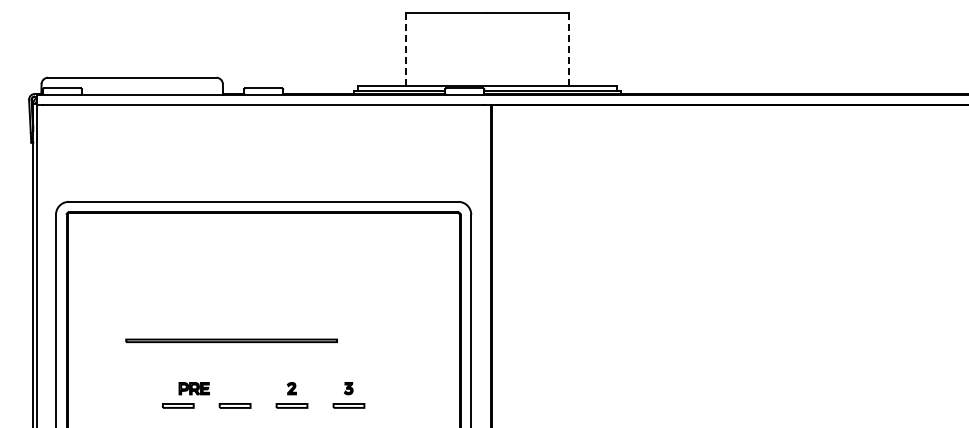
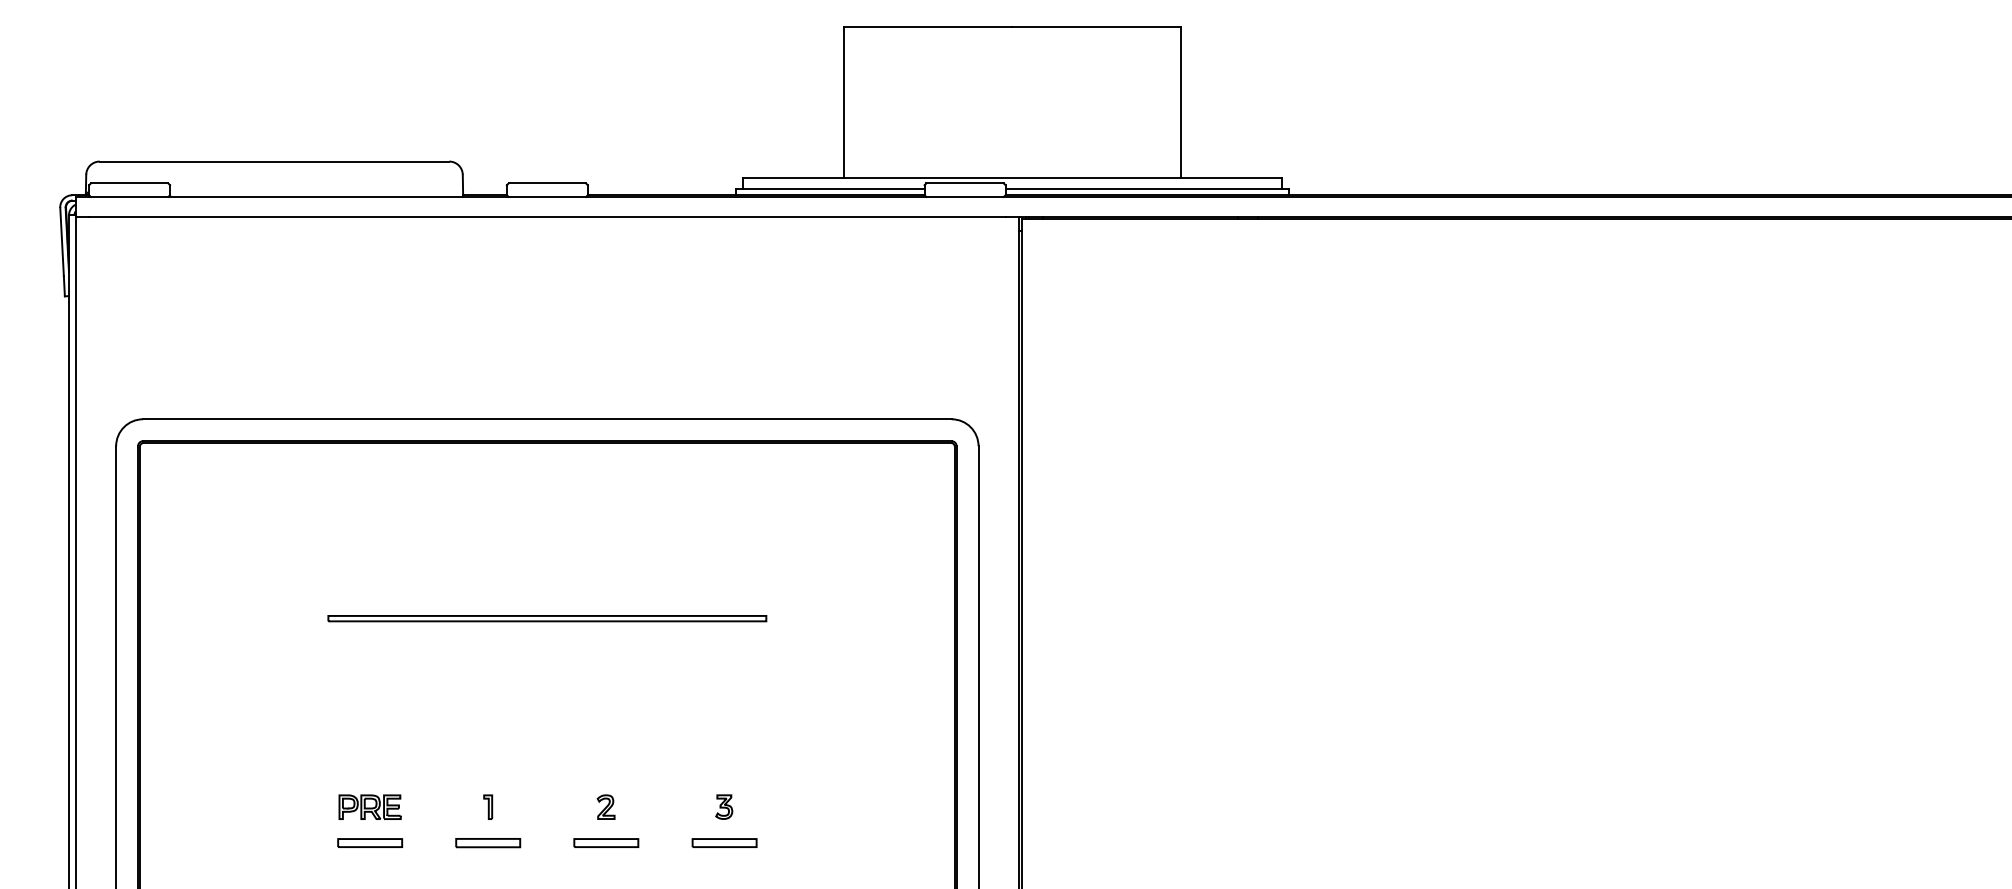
line: (406, 49) -> (844, 102), dashed -> solid
line: (568, 49) -> (1180, 102), dashed -> solid
part: (231, 340) -> (547, 617), moved
part: (193, 388) -> (368, 806), moved
part: (234, 388) -> (486, 806), added

